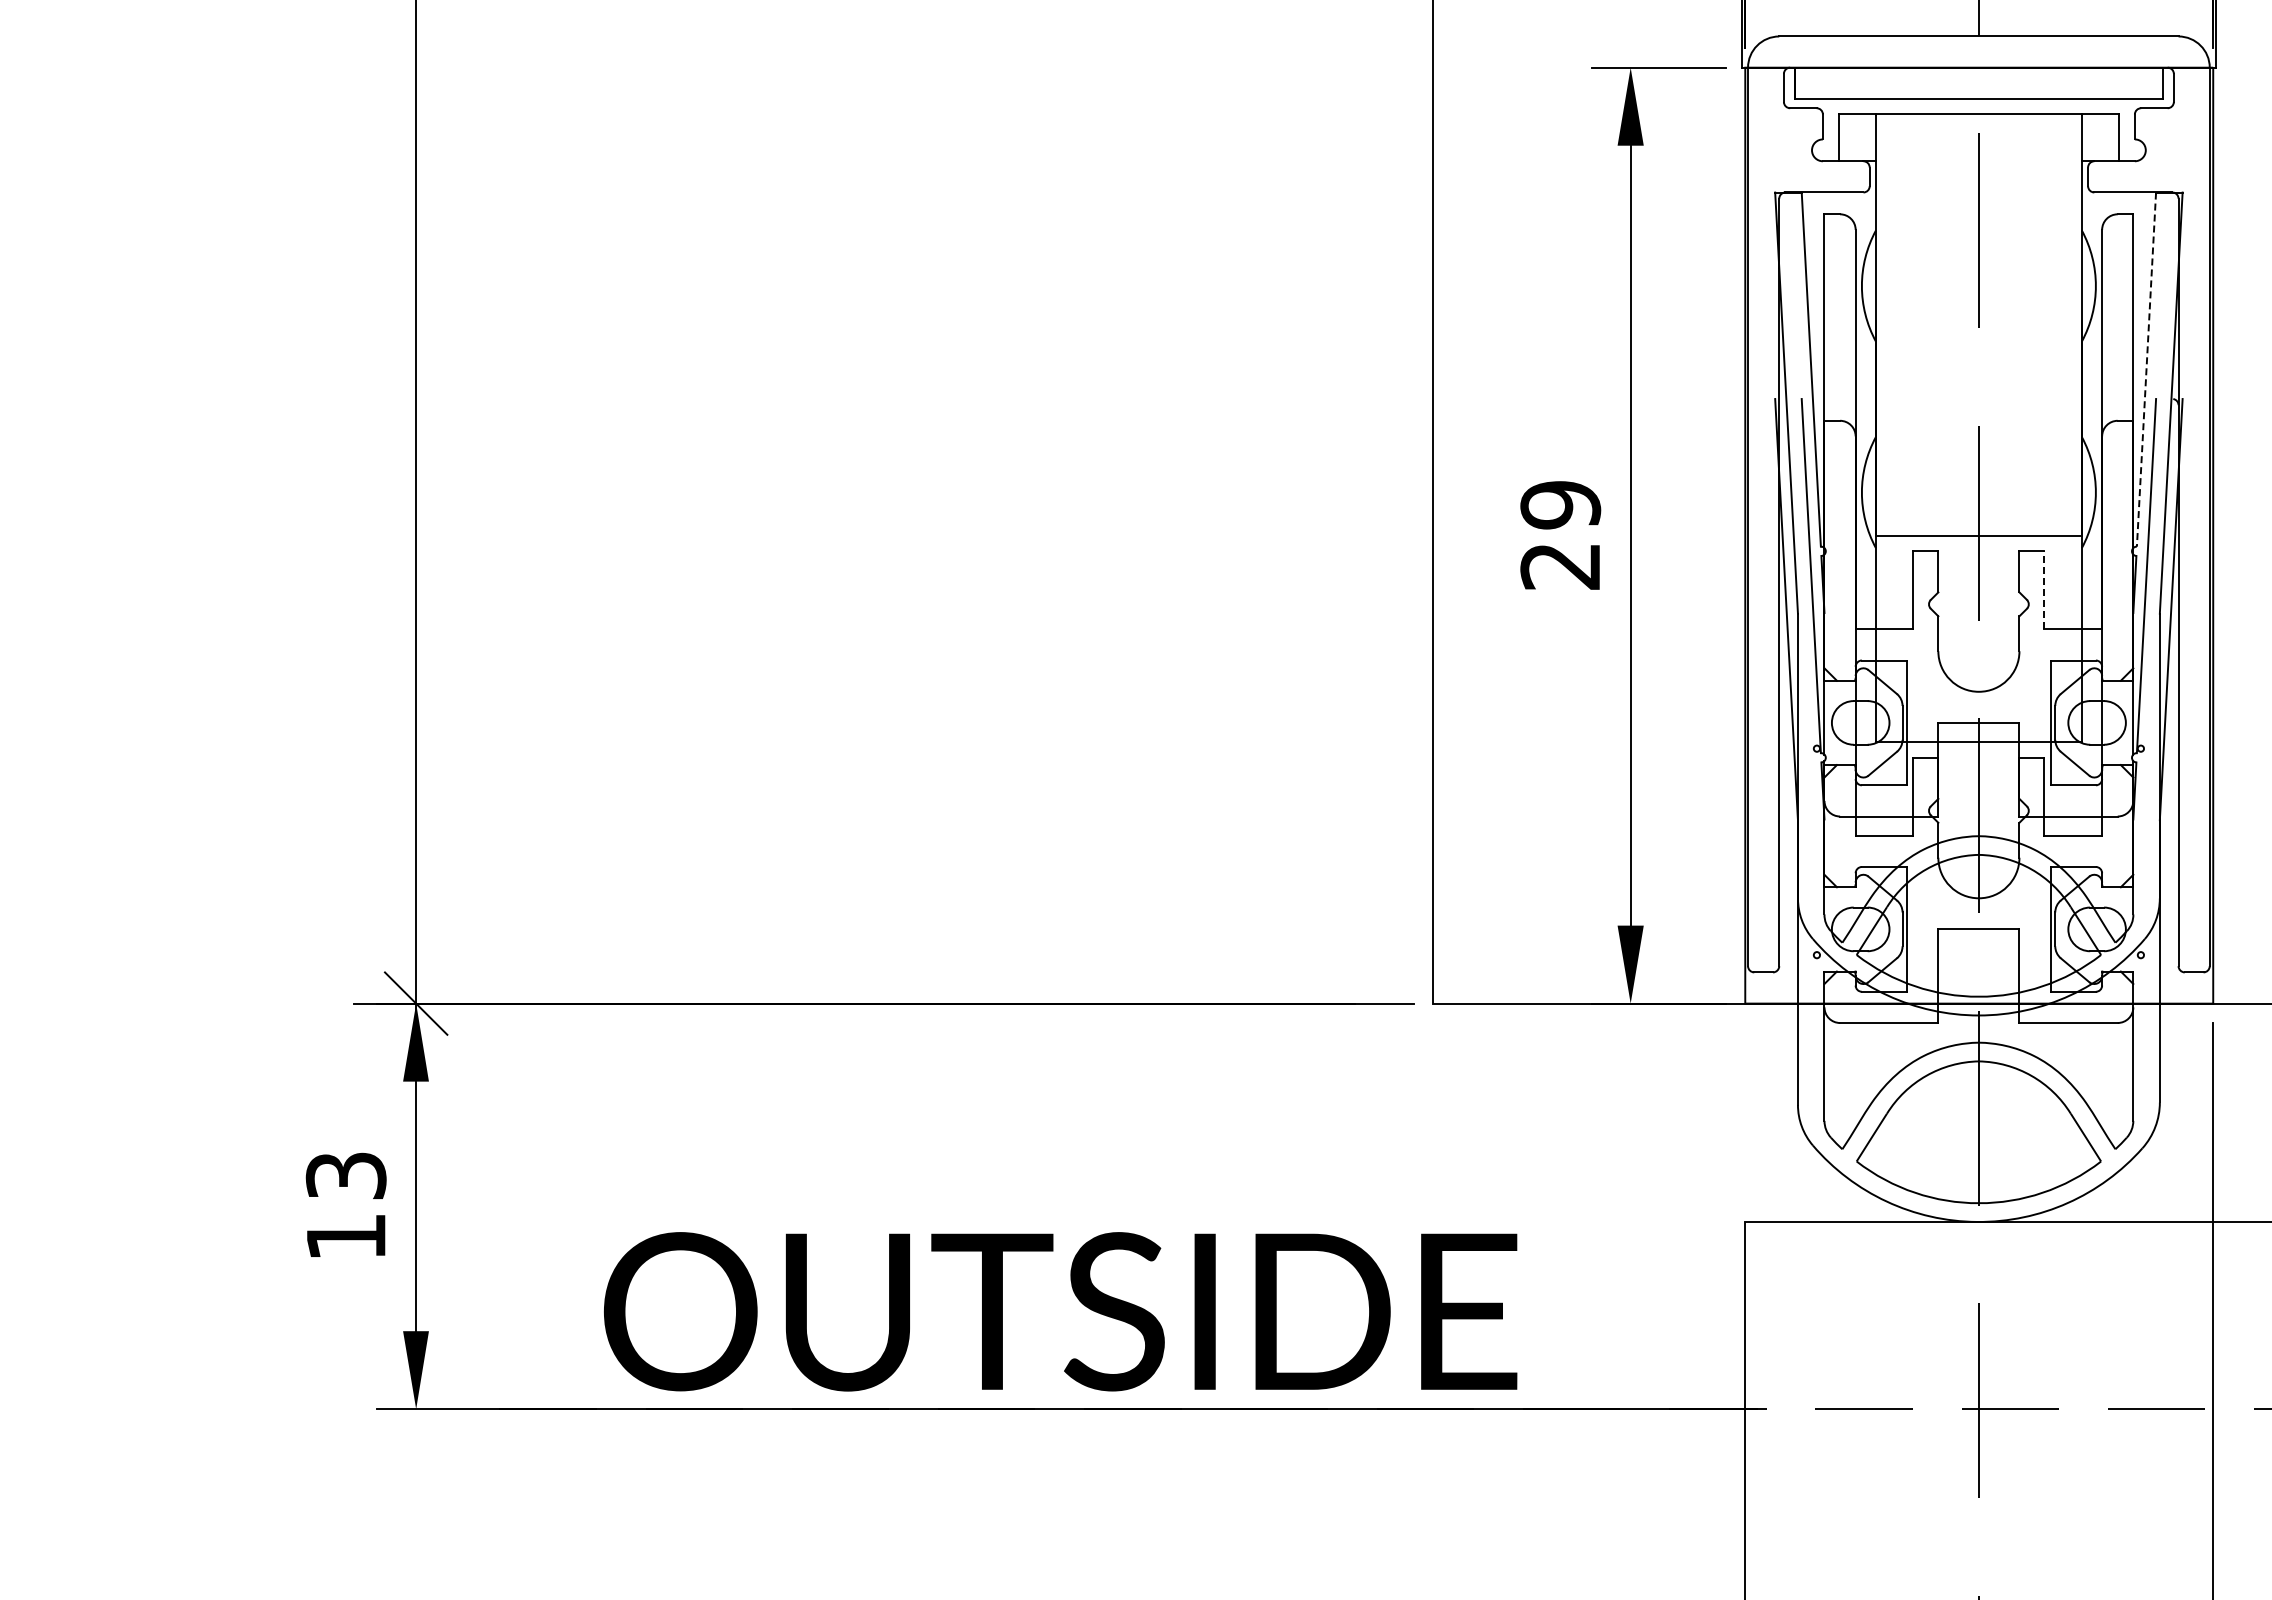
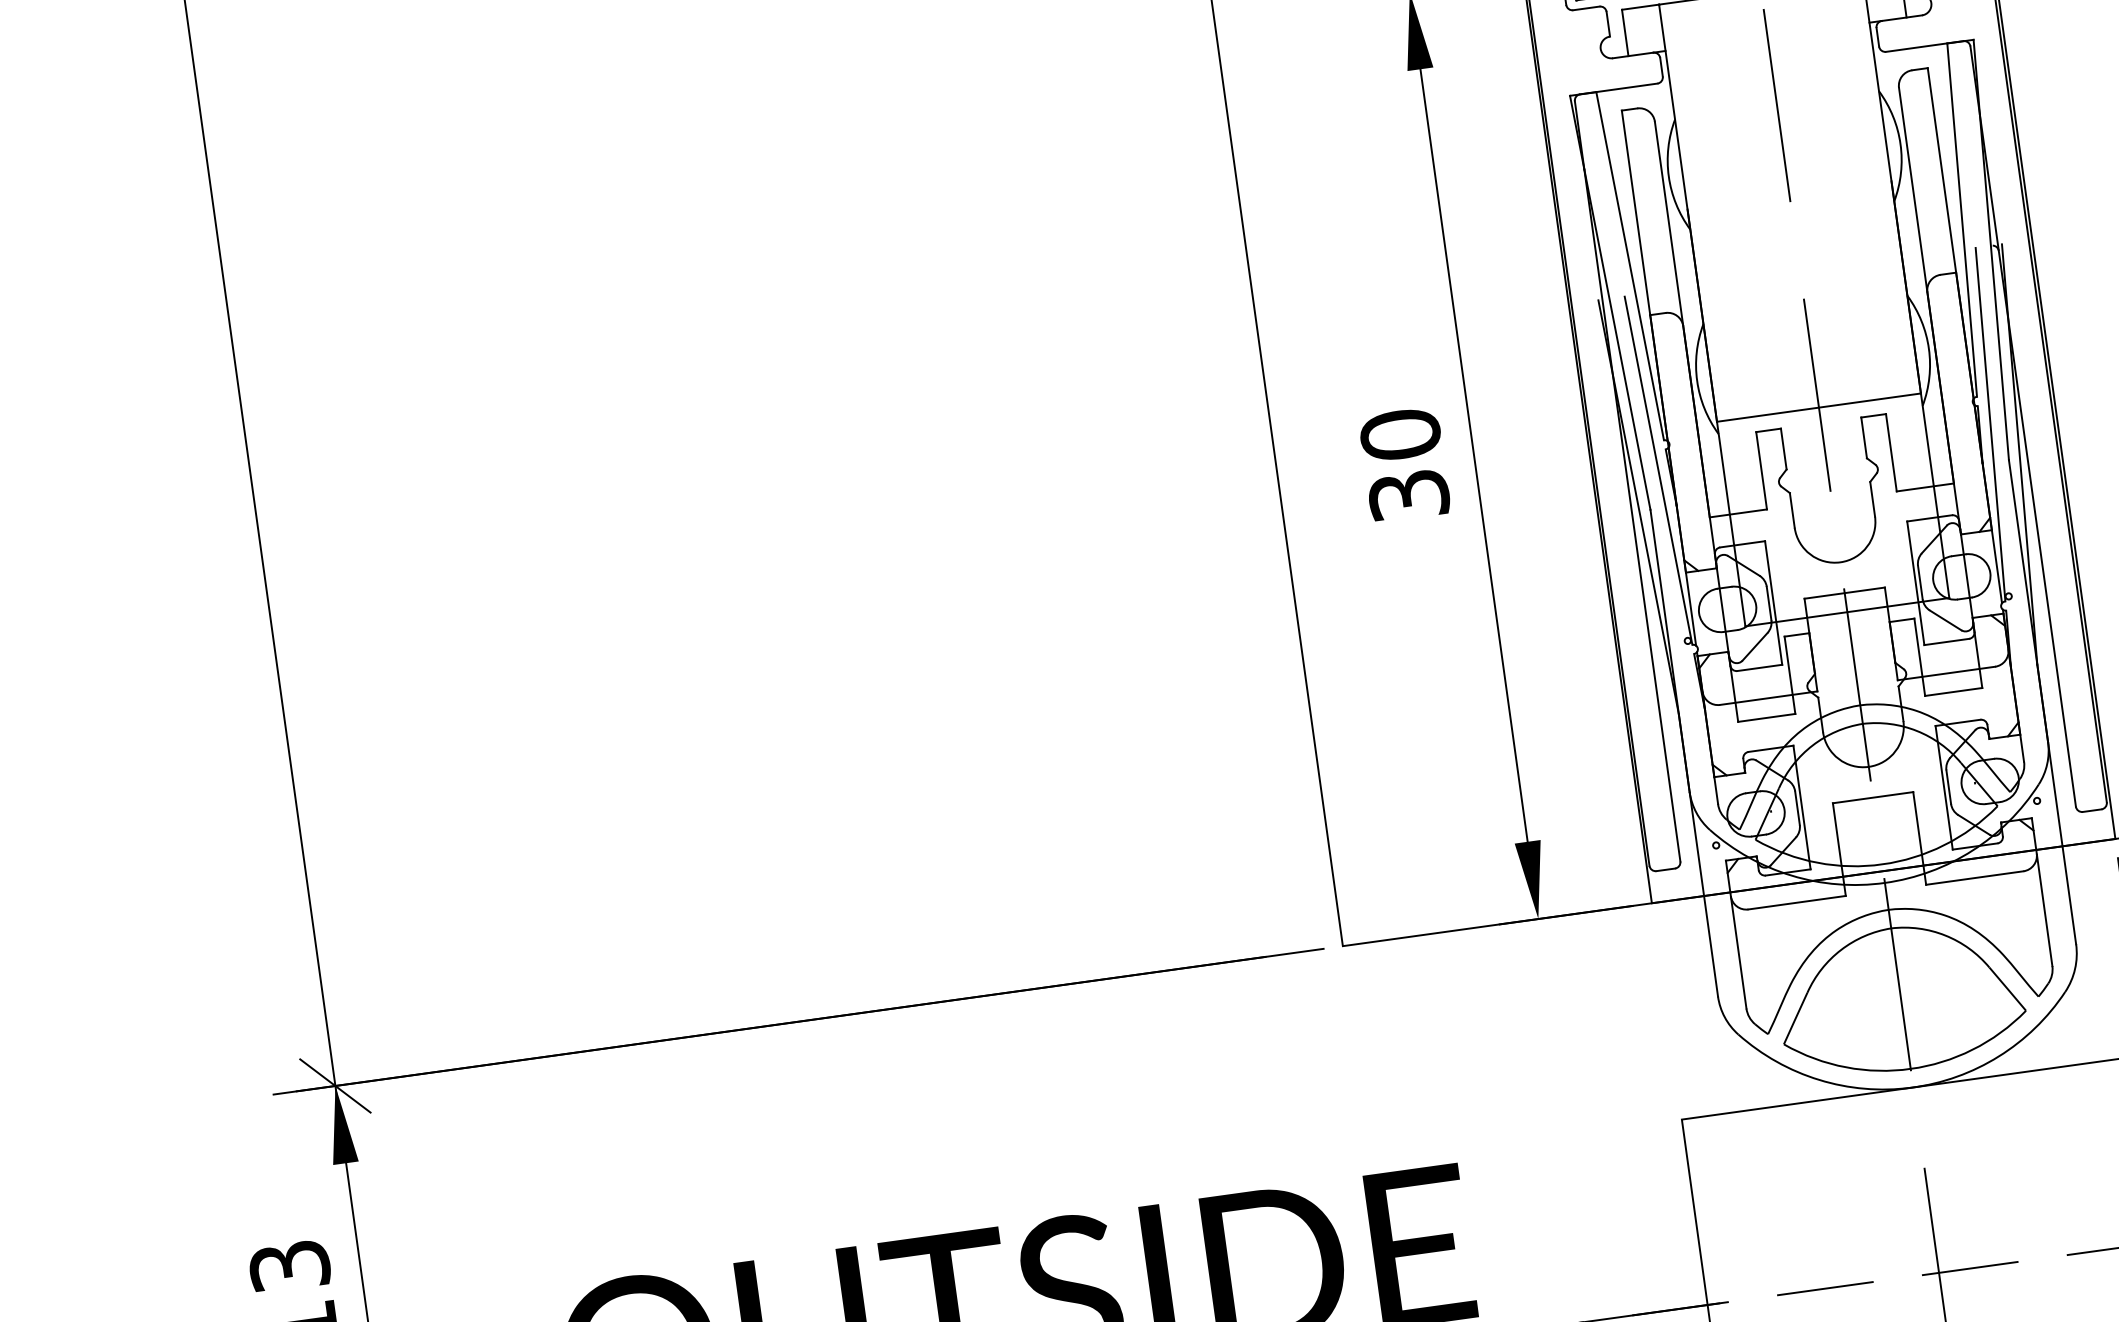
line: (2146, 370) -> (1962, 221), dashed -> solid
text: (1560, 534) -> (1404, 464), 29 -> 30
line: (2044, 589) -> (1891, 451), dashed -> solid

